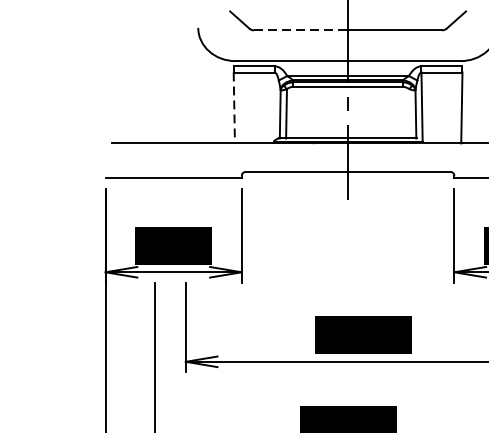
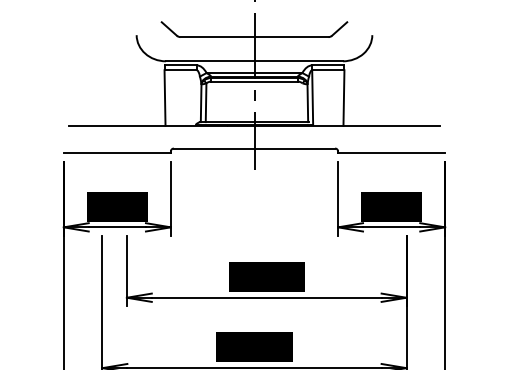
line: (301, 30) -> (217, 37), dashed -> solid
line: (234, 108) -> (165, 98), dashed -> solid

